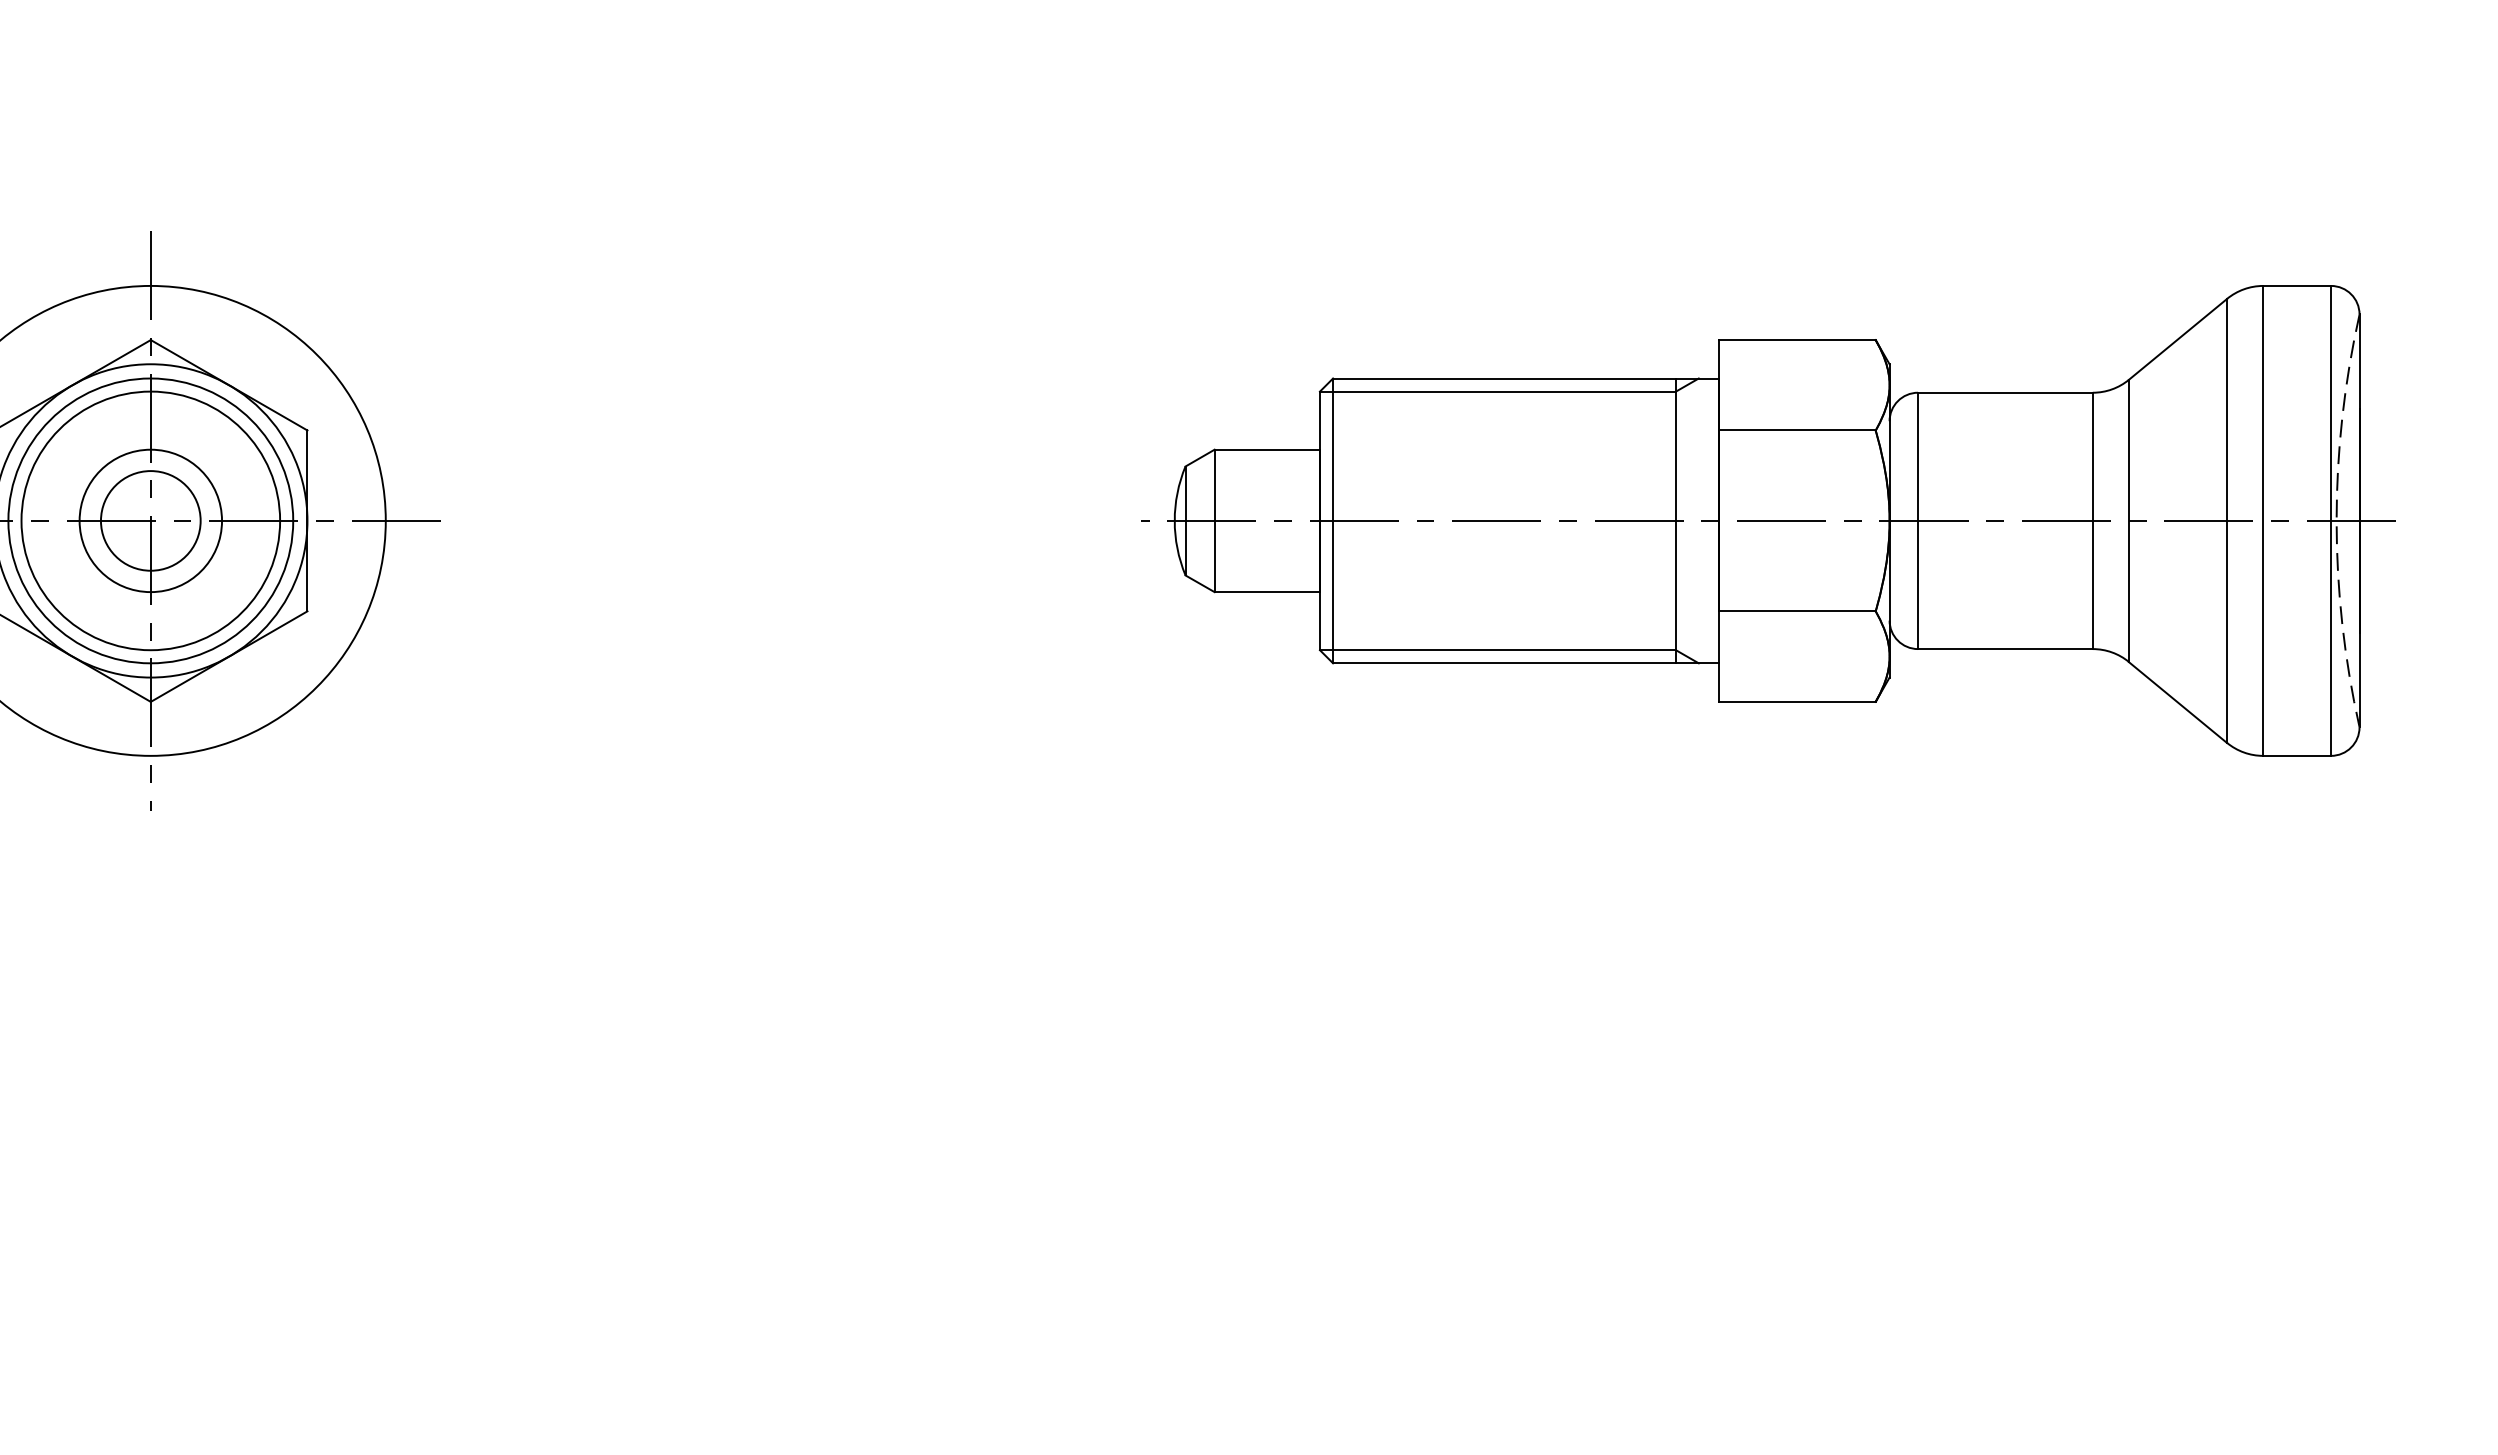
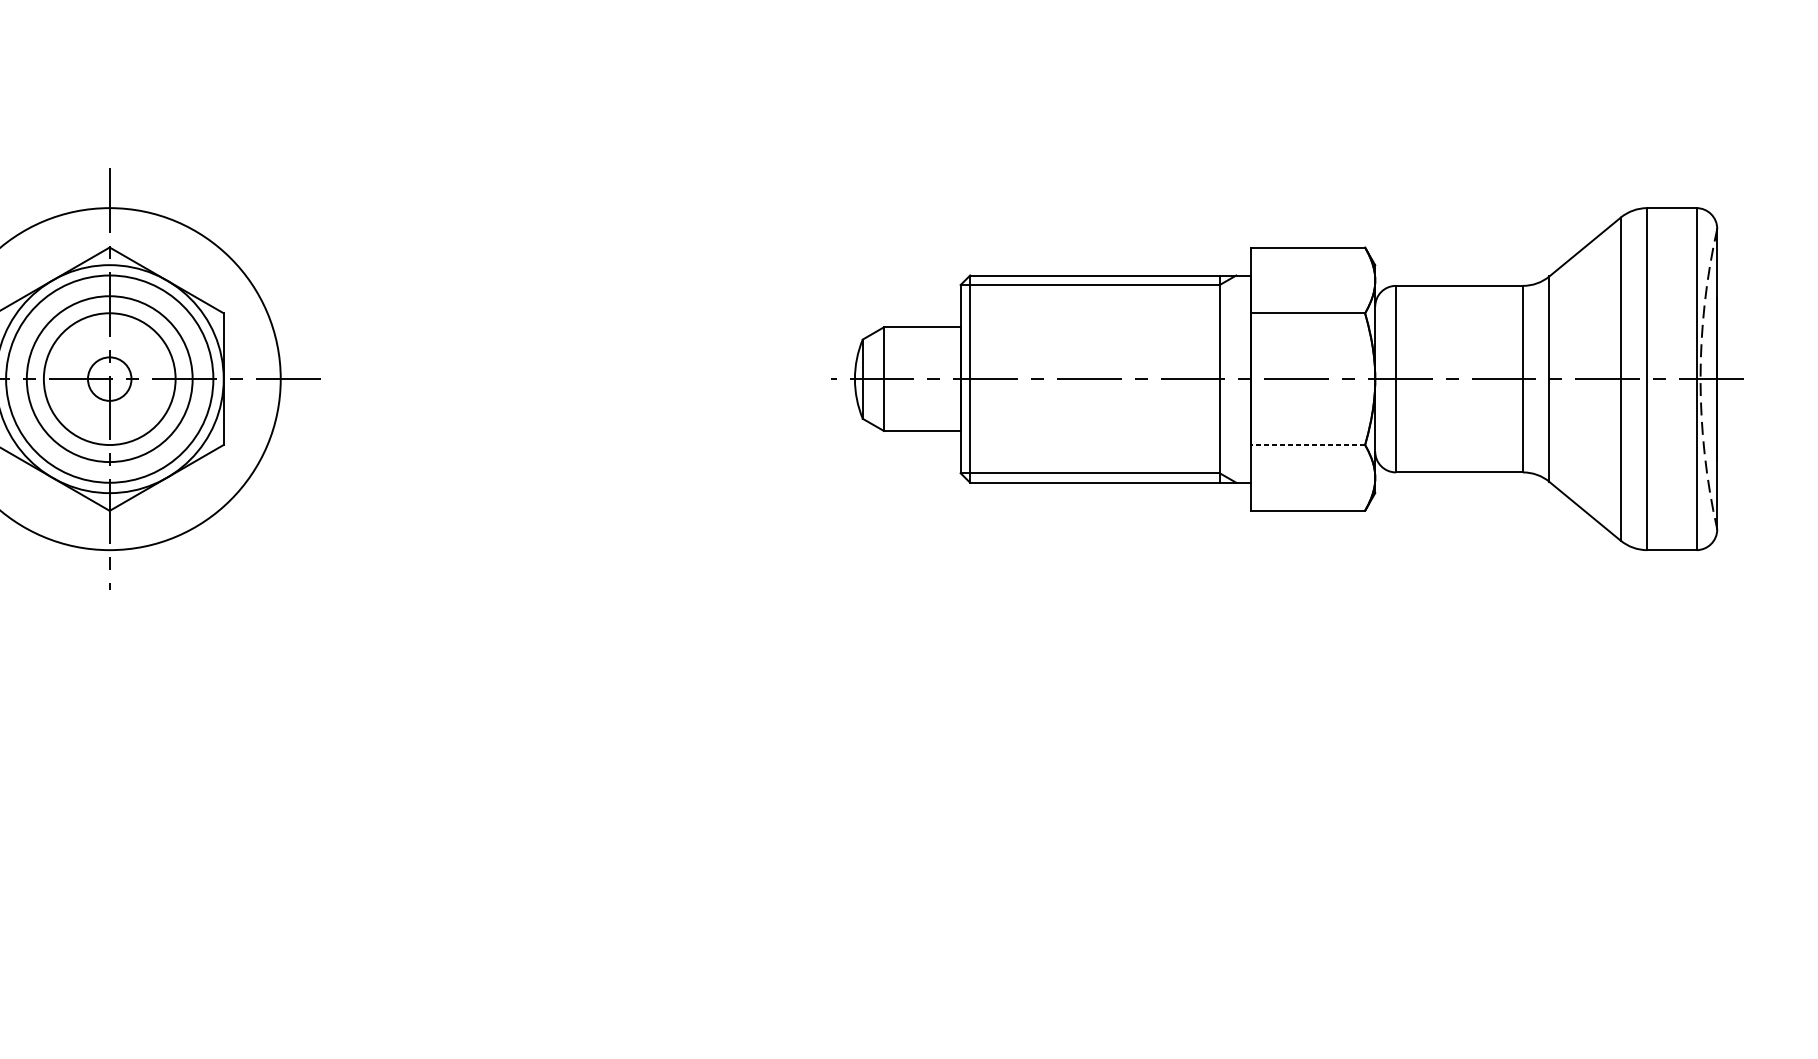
circle: (150, 520) -> (109, 378), size x0.6
circle: (150, 520) -> (109, 378), size x0.7
circle: (150, 520) -> (109, 378), size x1.6
line: (1796, 611) -> (1307, 445), solid -> dashed

